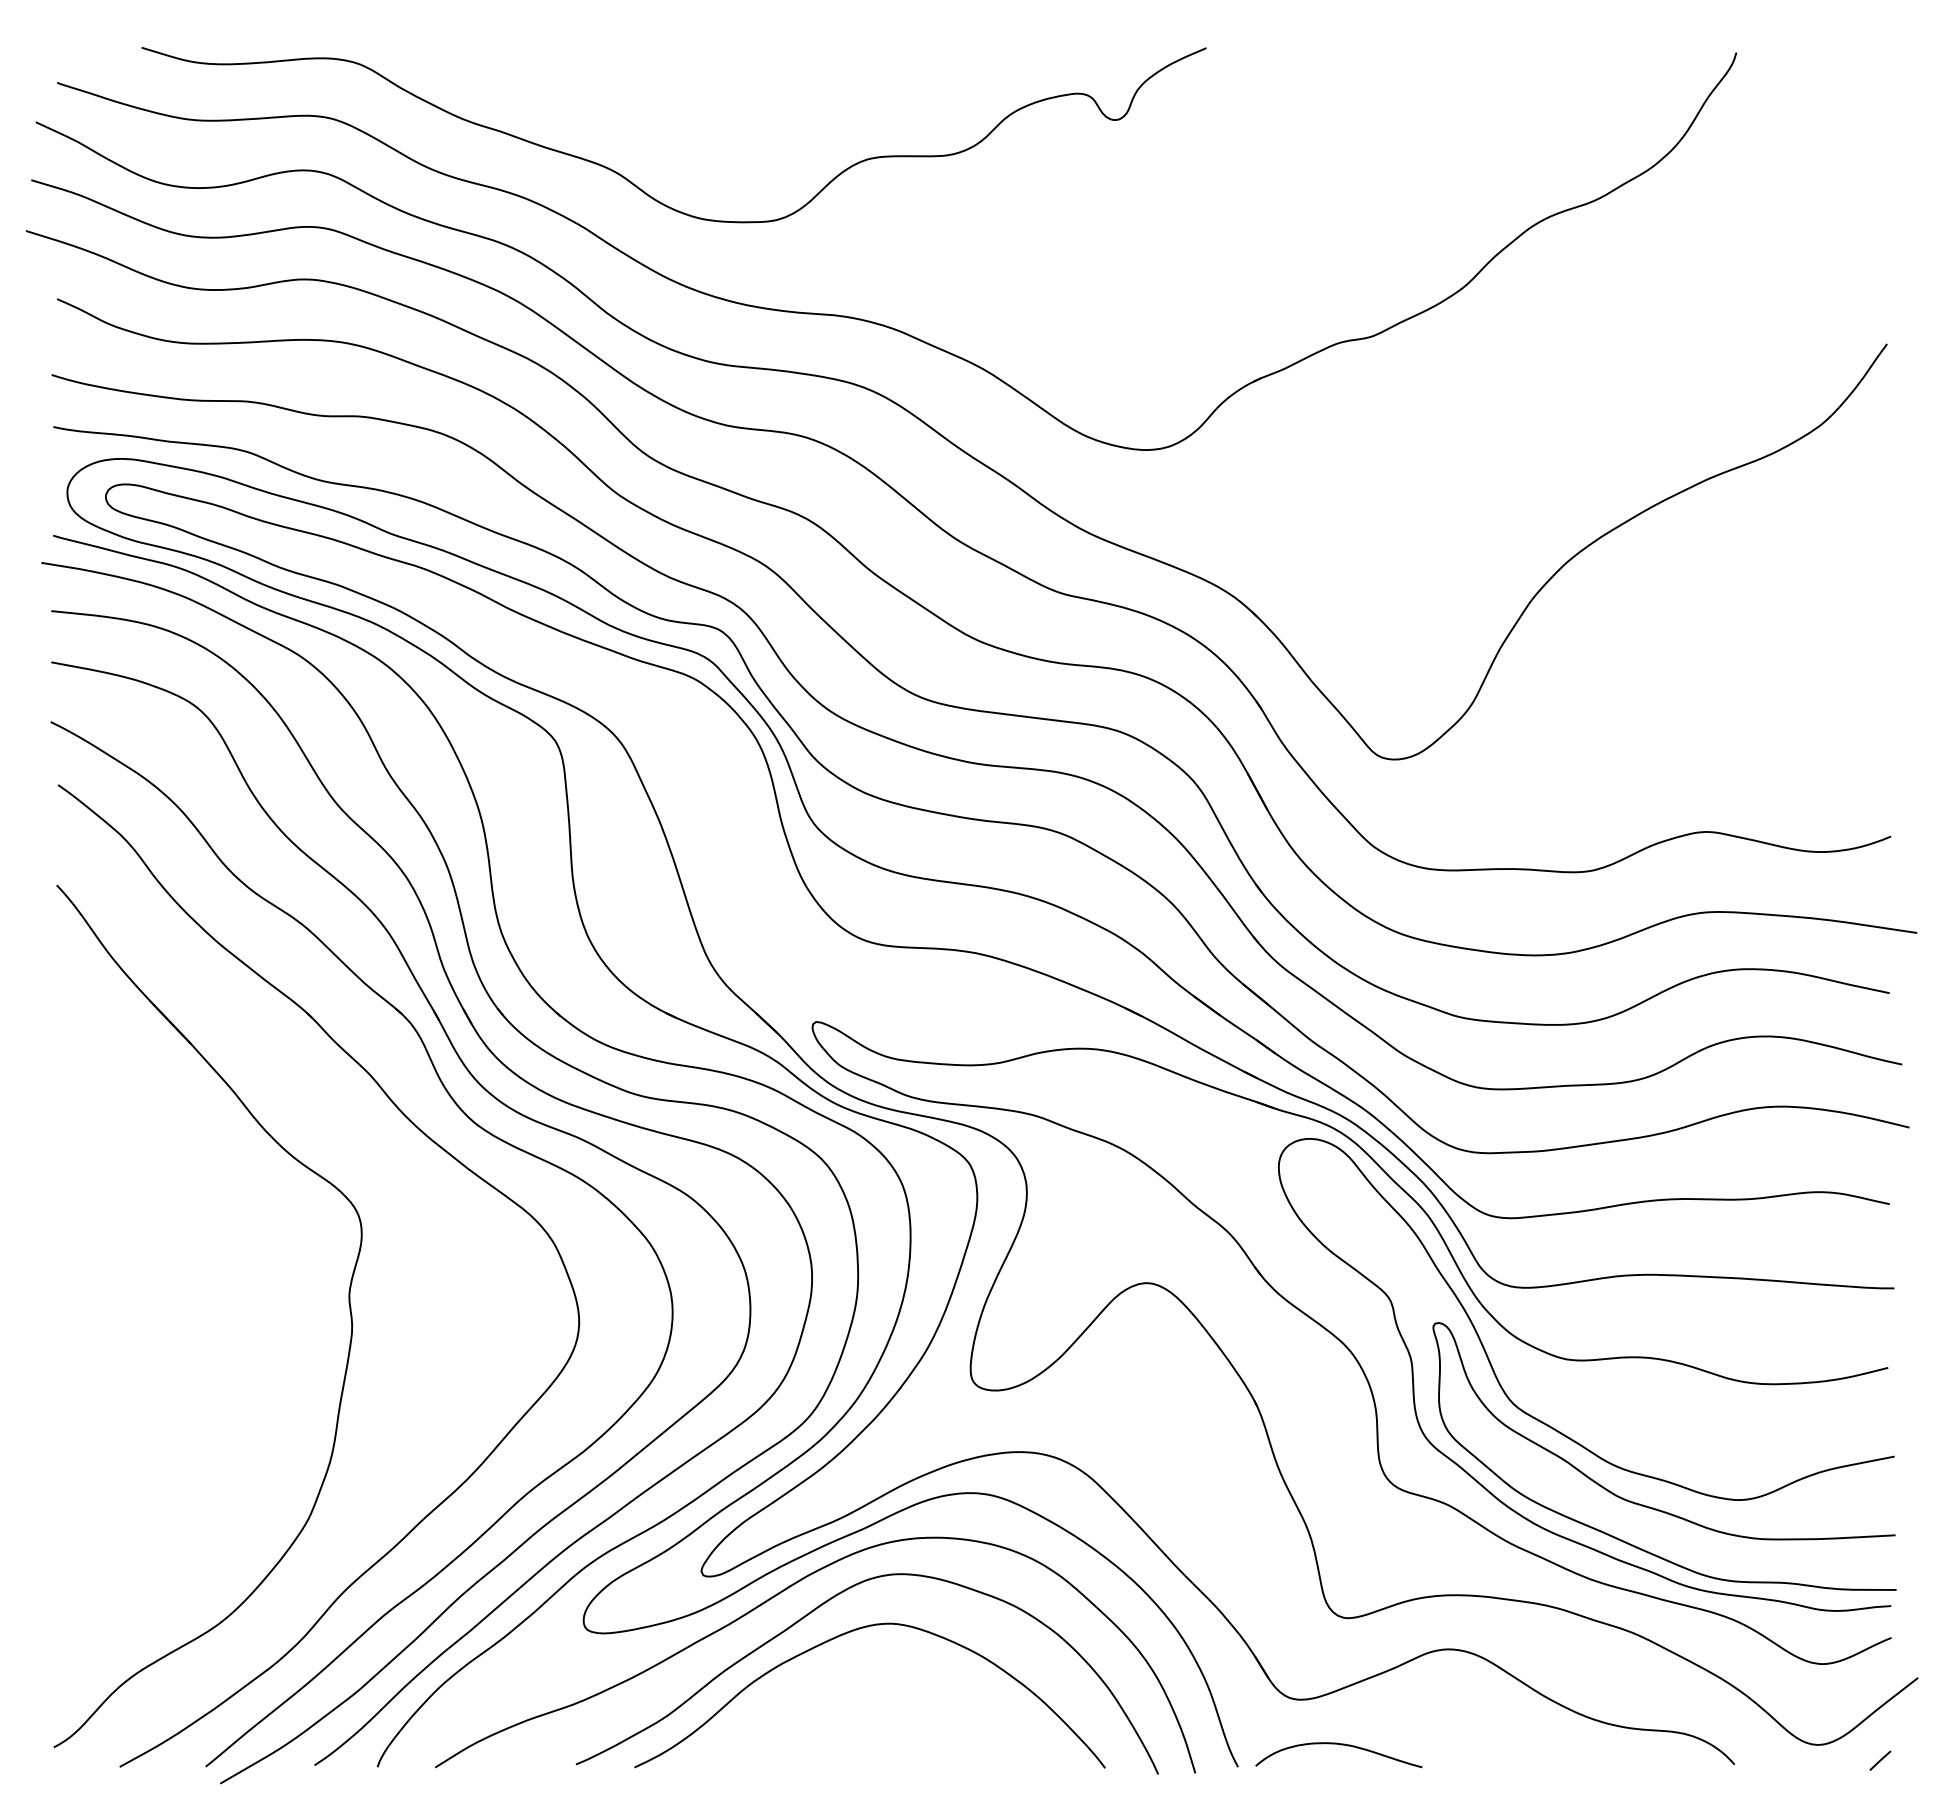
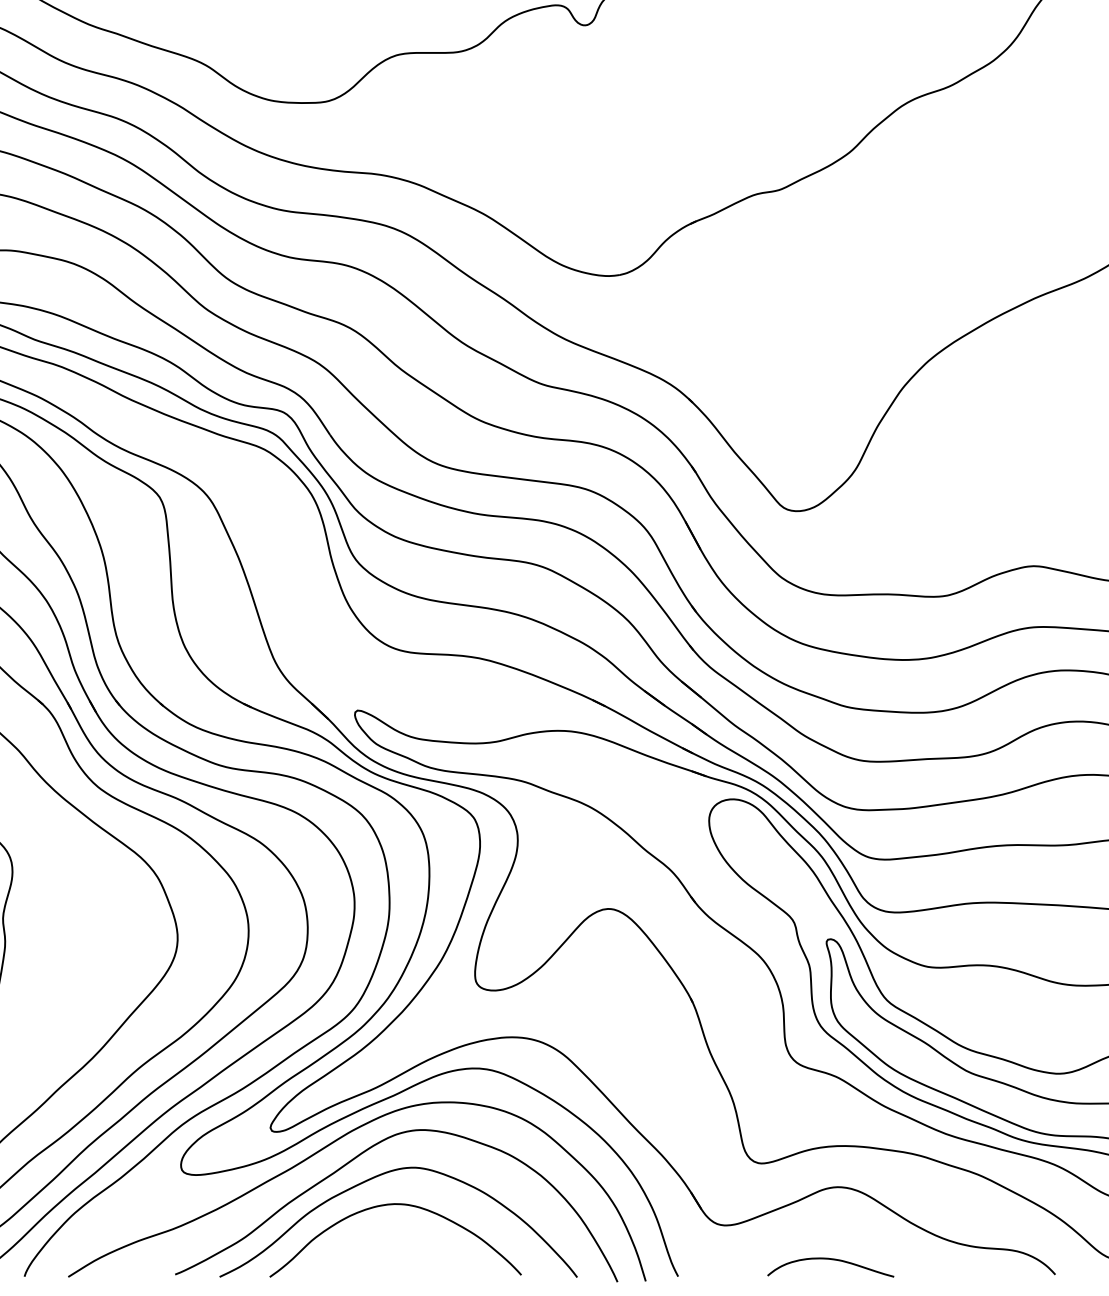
curve: (866, 1672) -> (395, 1204), added
curve: (1340, 1745) -> (832, 1260), moved

